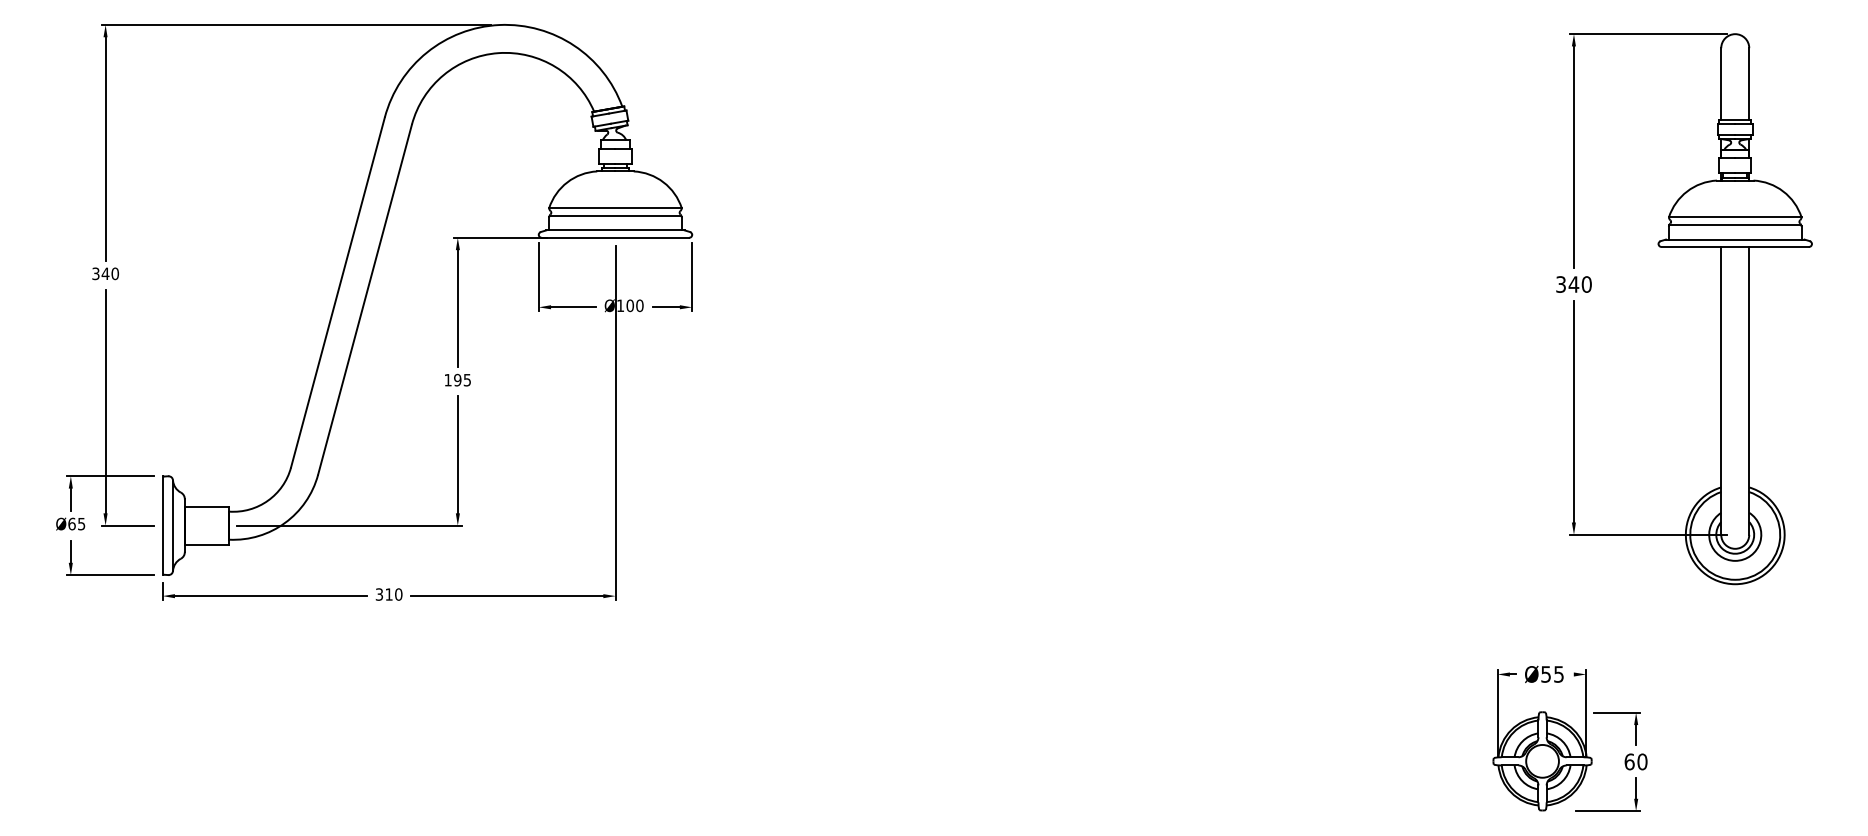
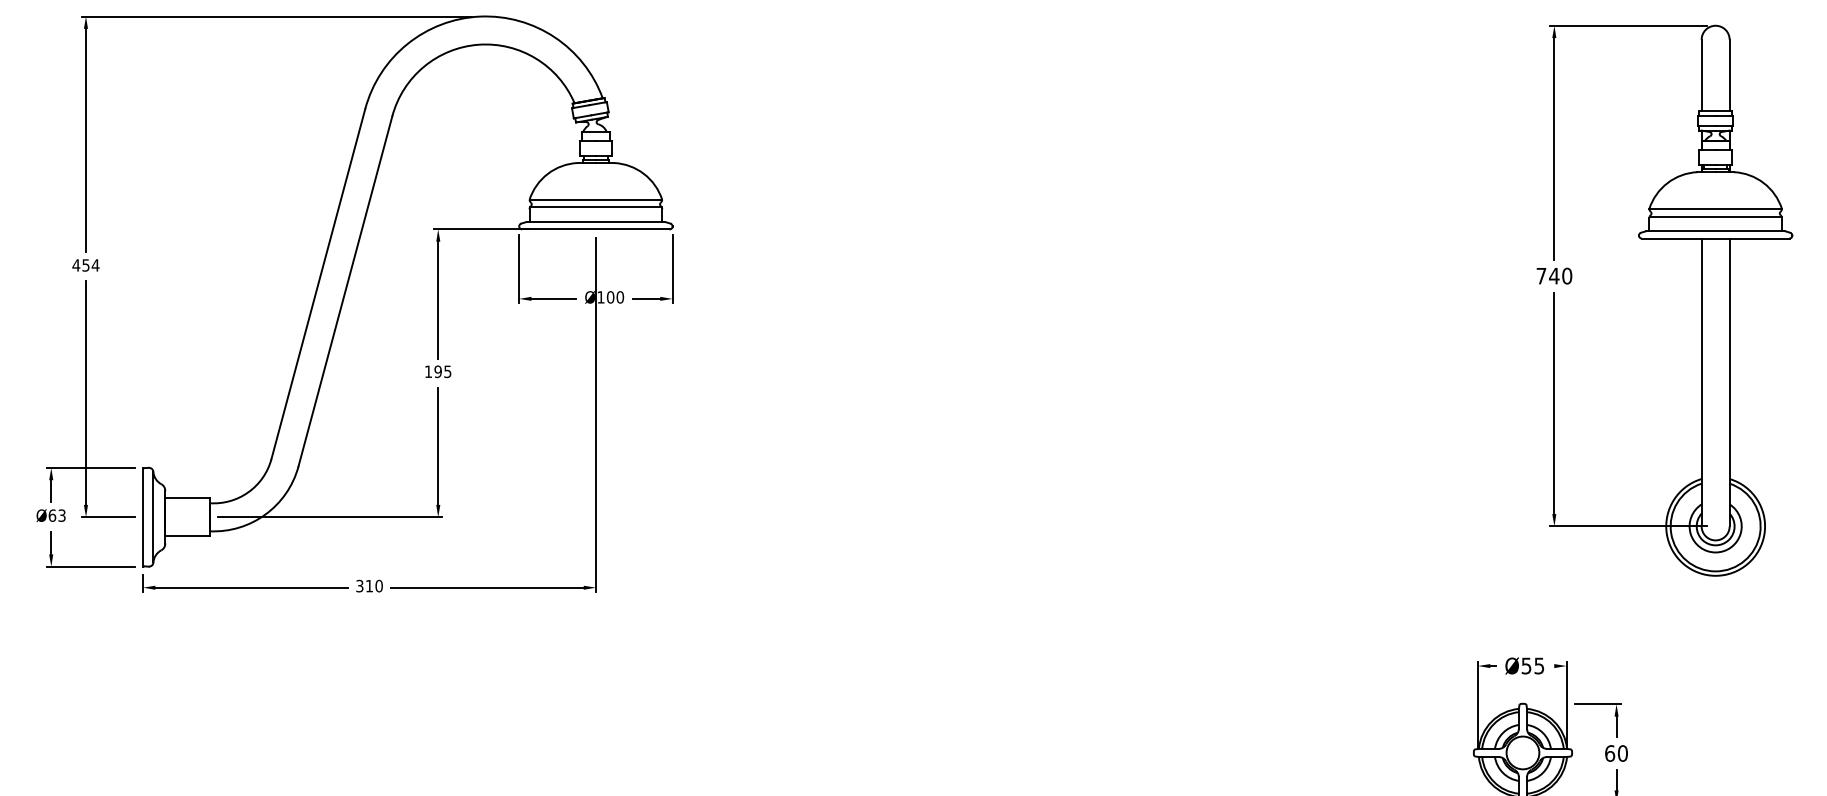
text: (105, 273) -> (85, 265), 340 -> 454
text: (1560, 284) -> (1540, 276), 340 -> 740
text: (81, 523) -> (61, 515), Ø65 -> Ø63

